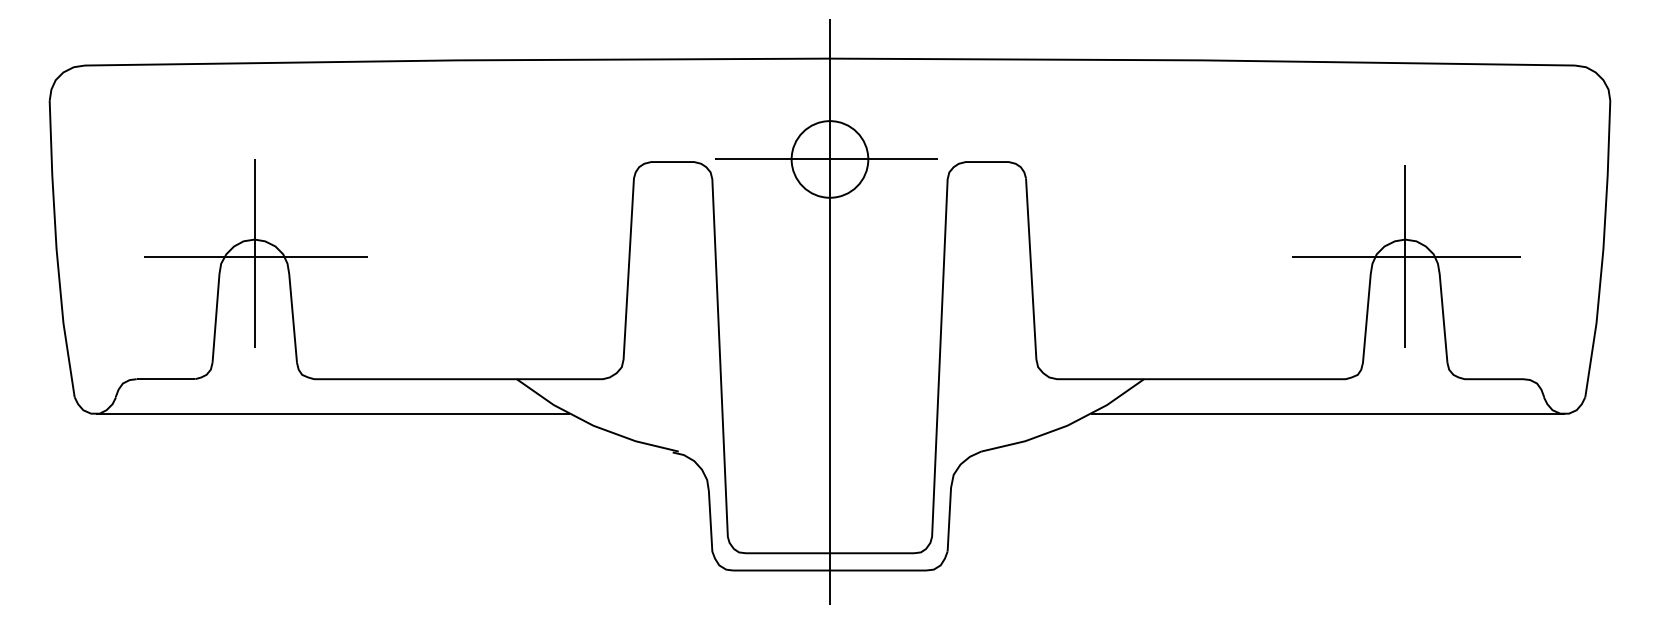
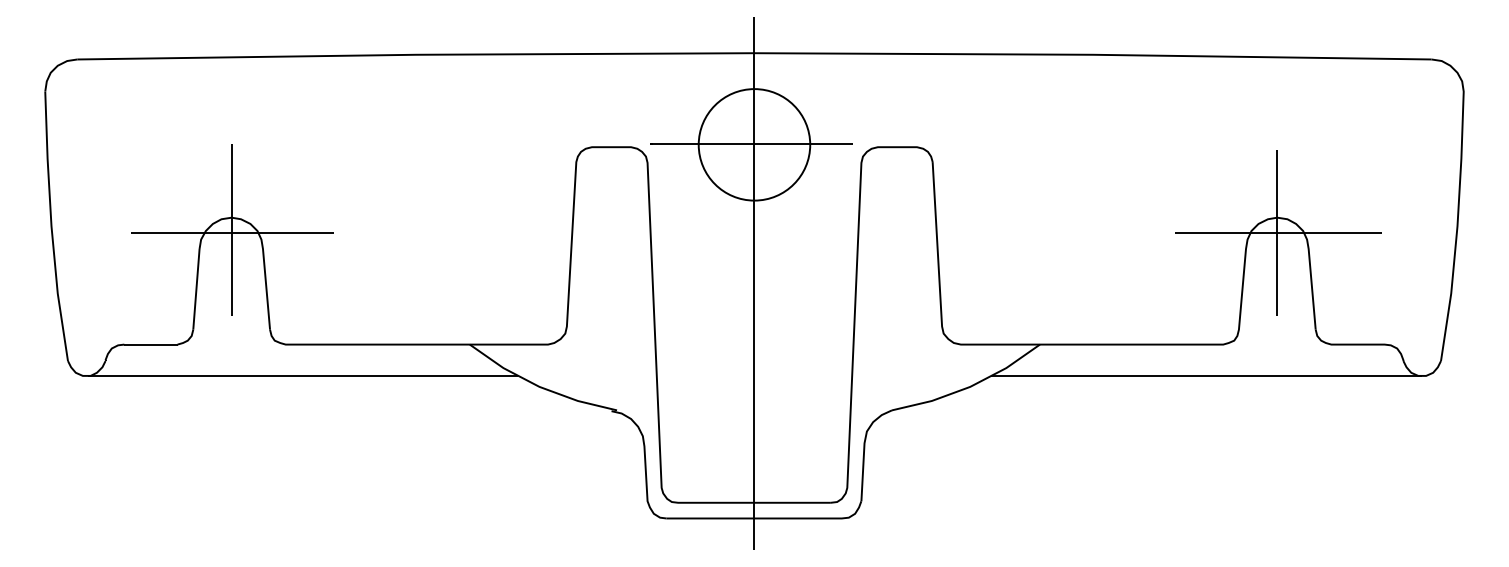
circle: (830, 159) -> (754, 144), size x1.6

